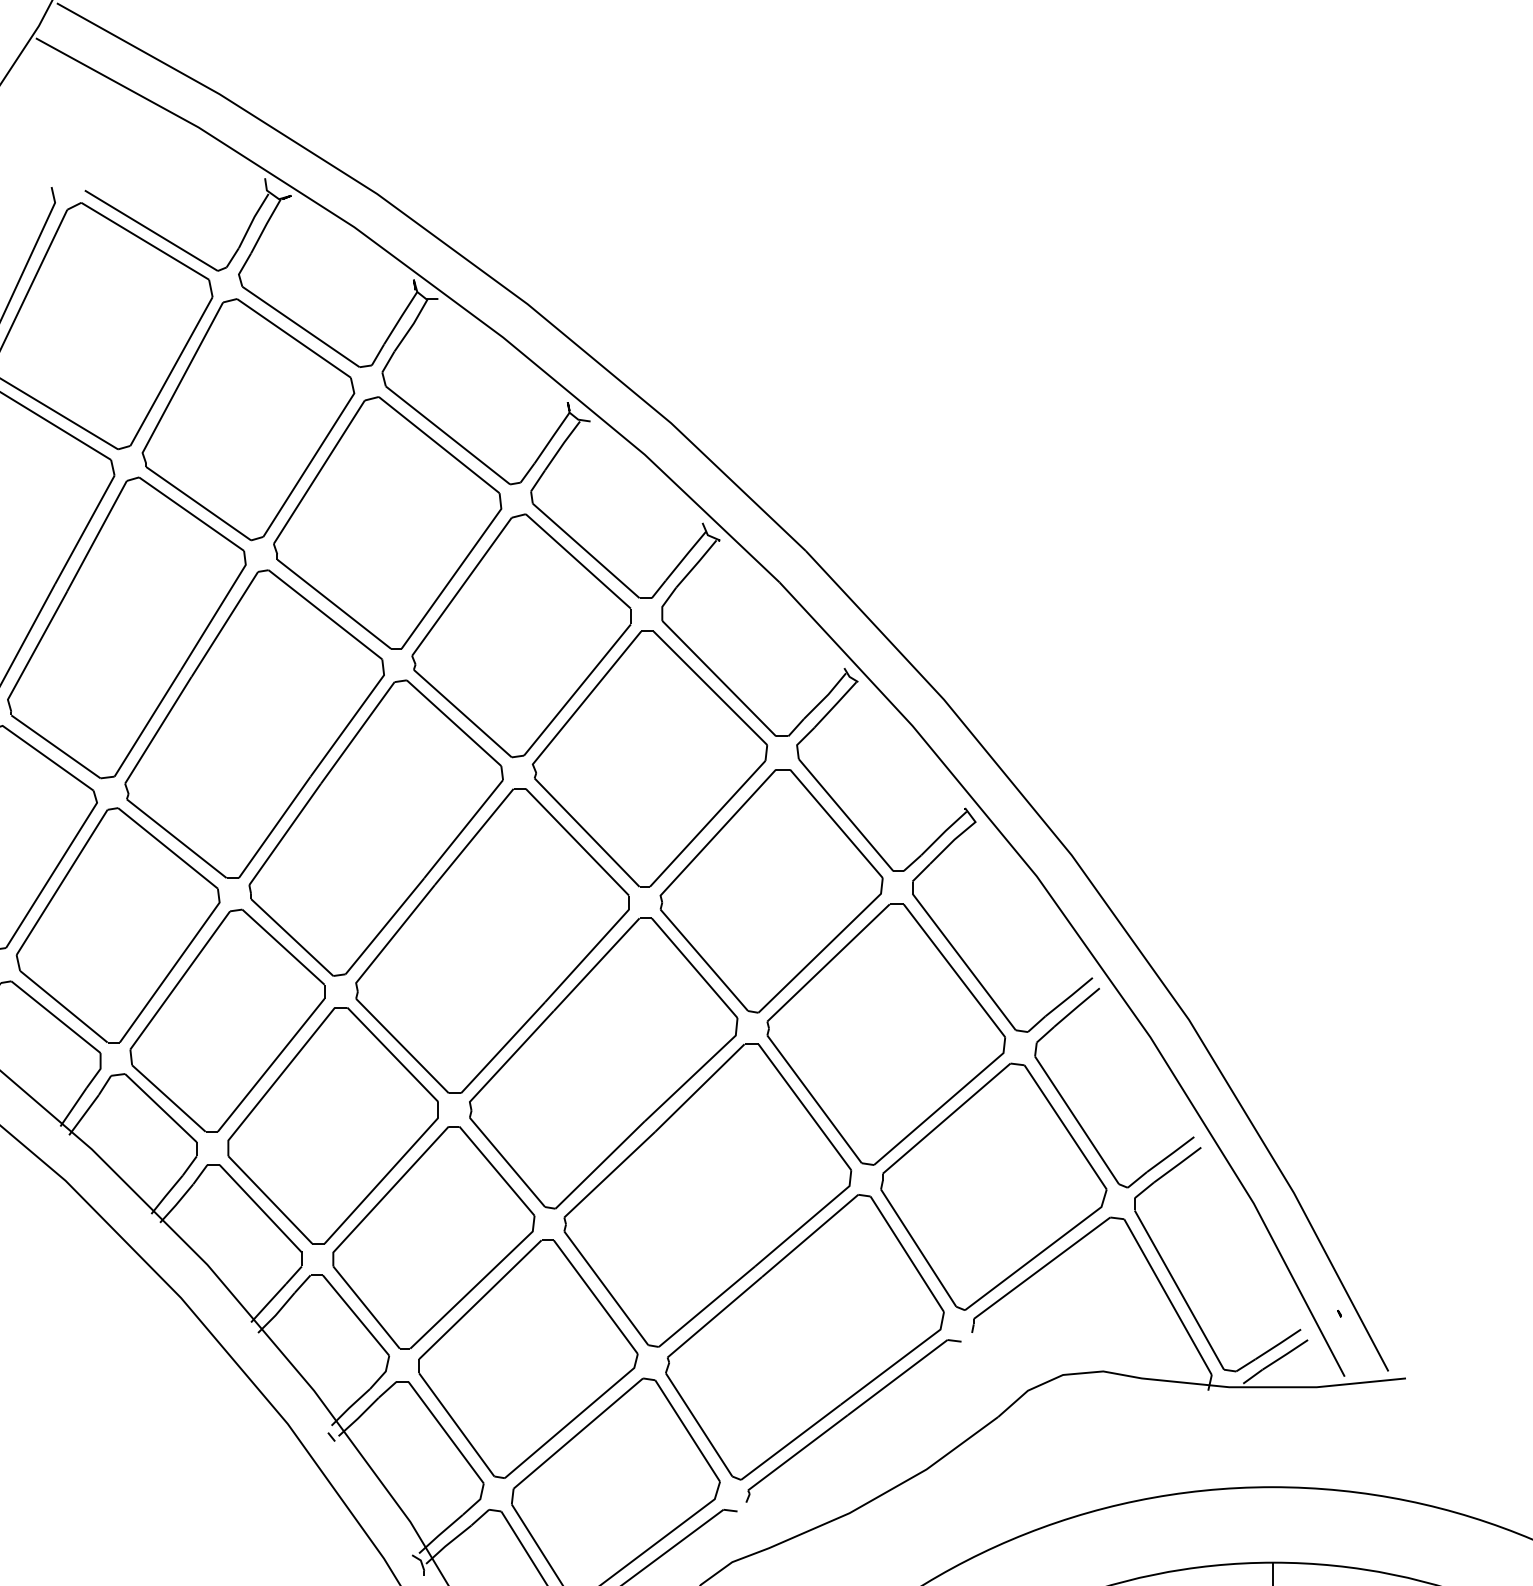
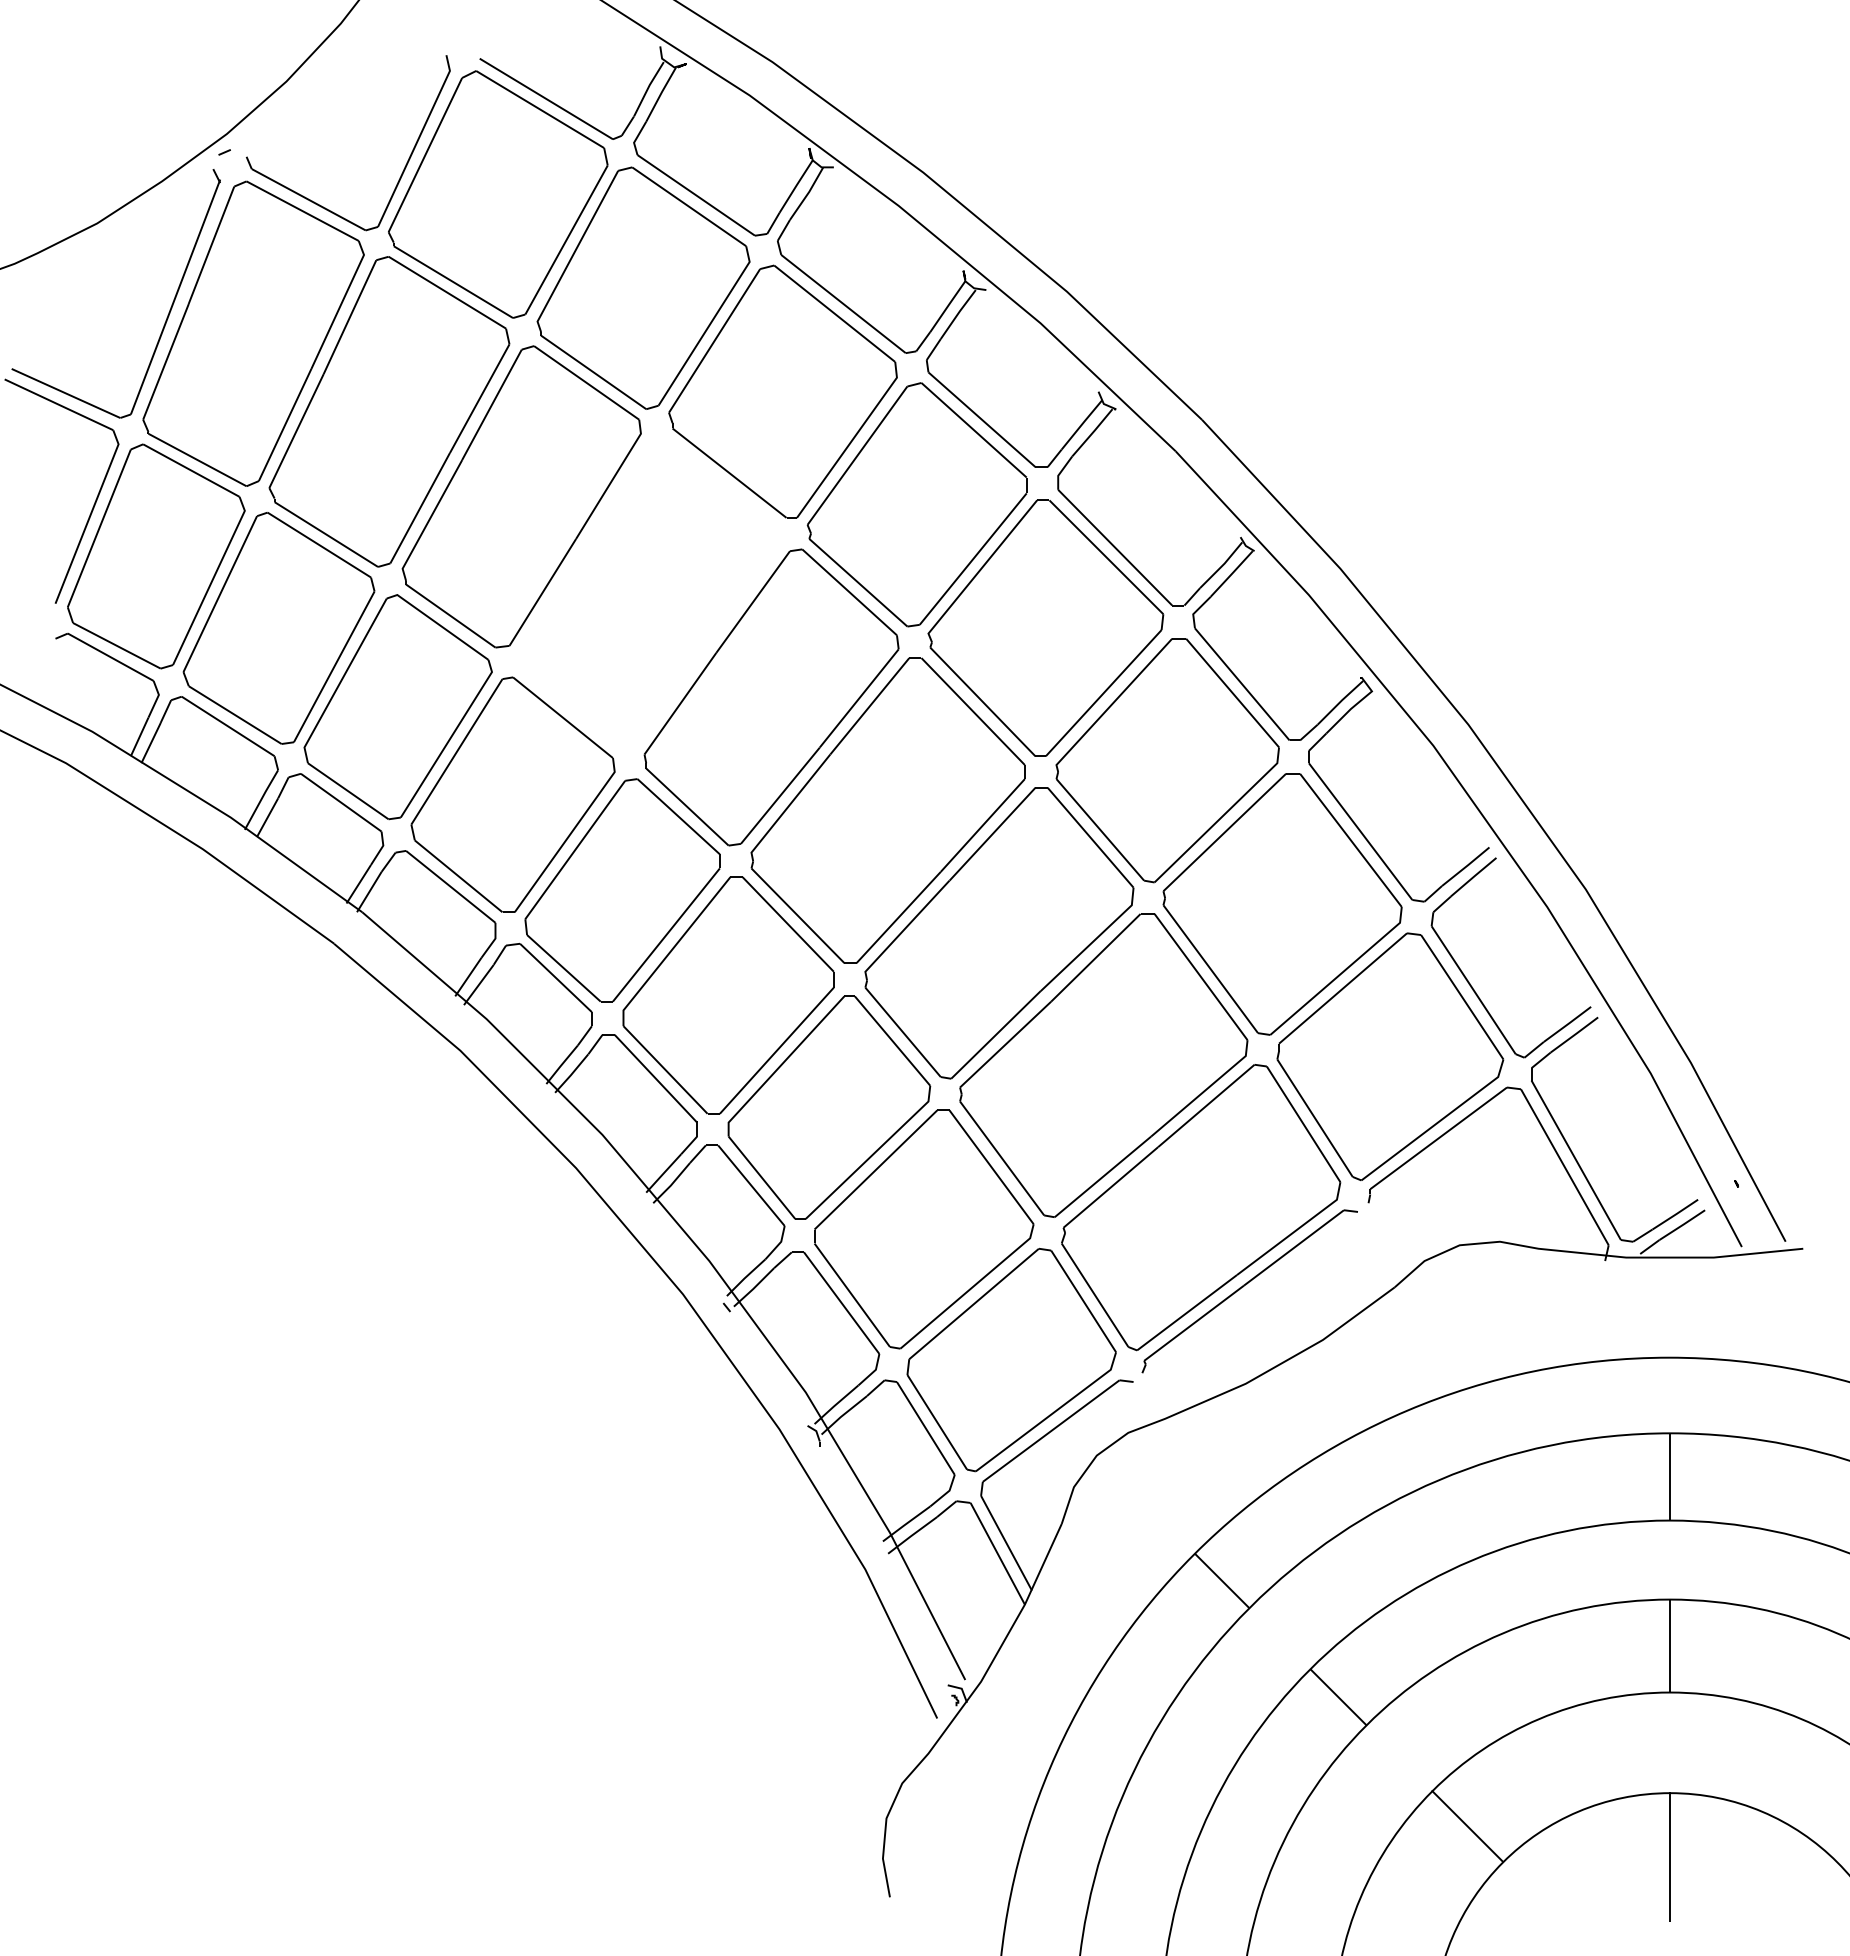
part: (254, 723) -> (649, 592), removed

